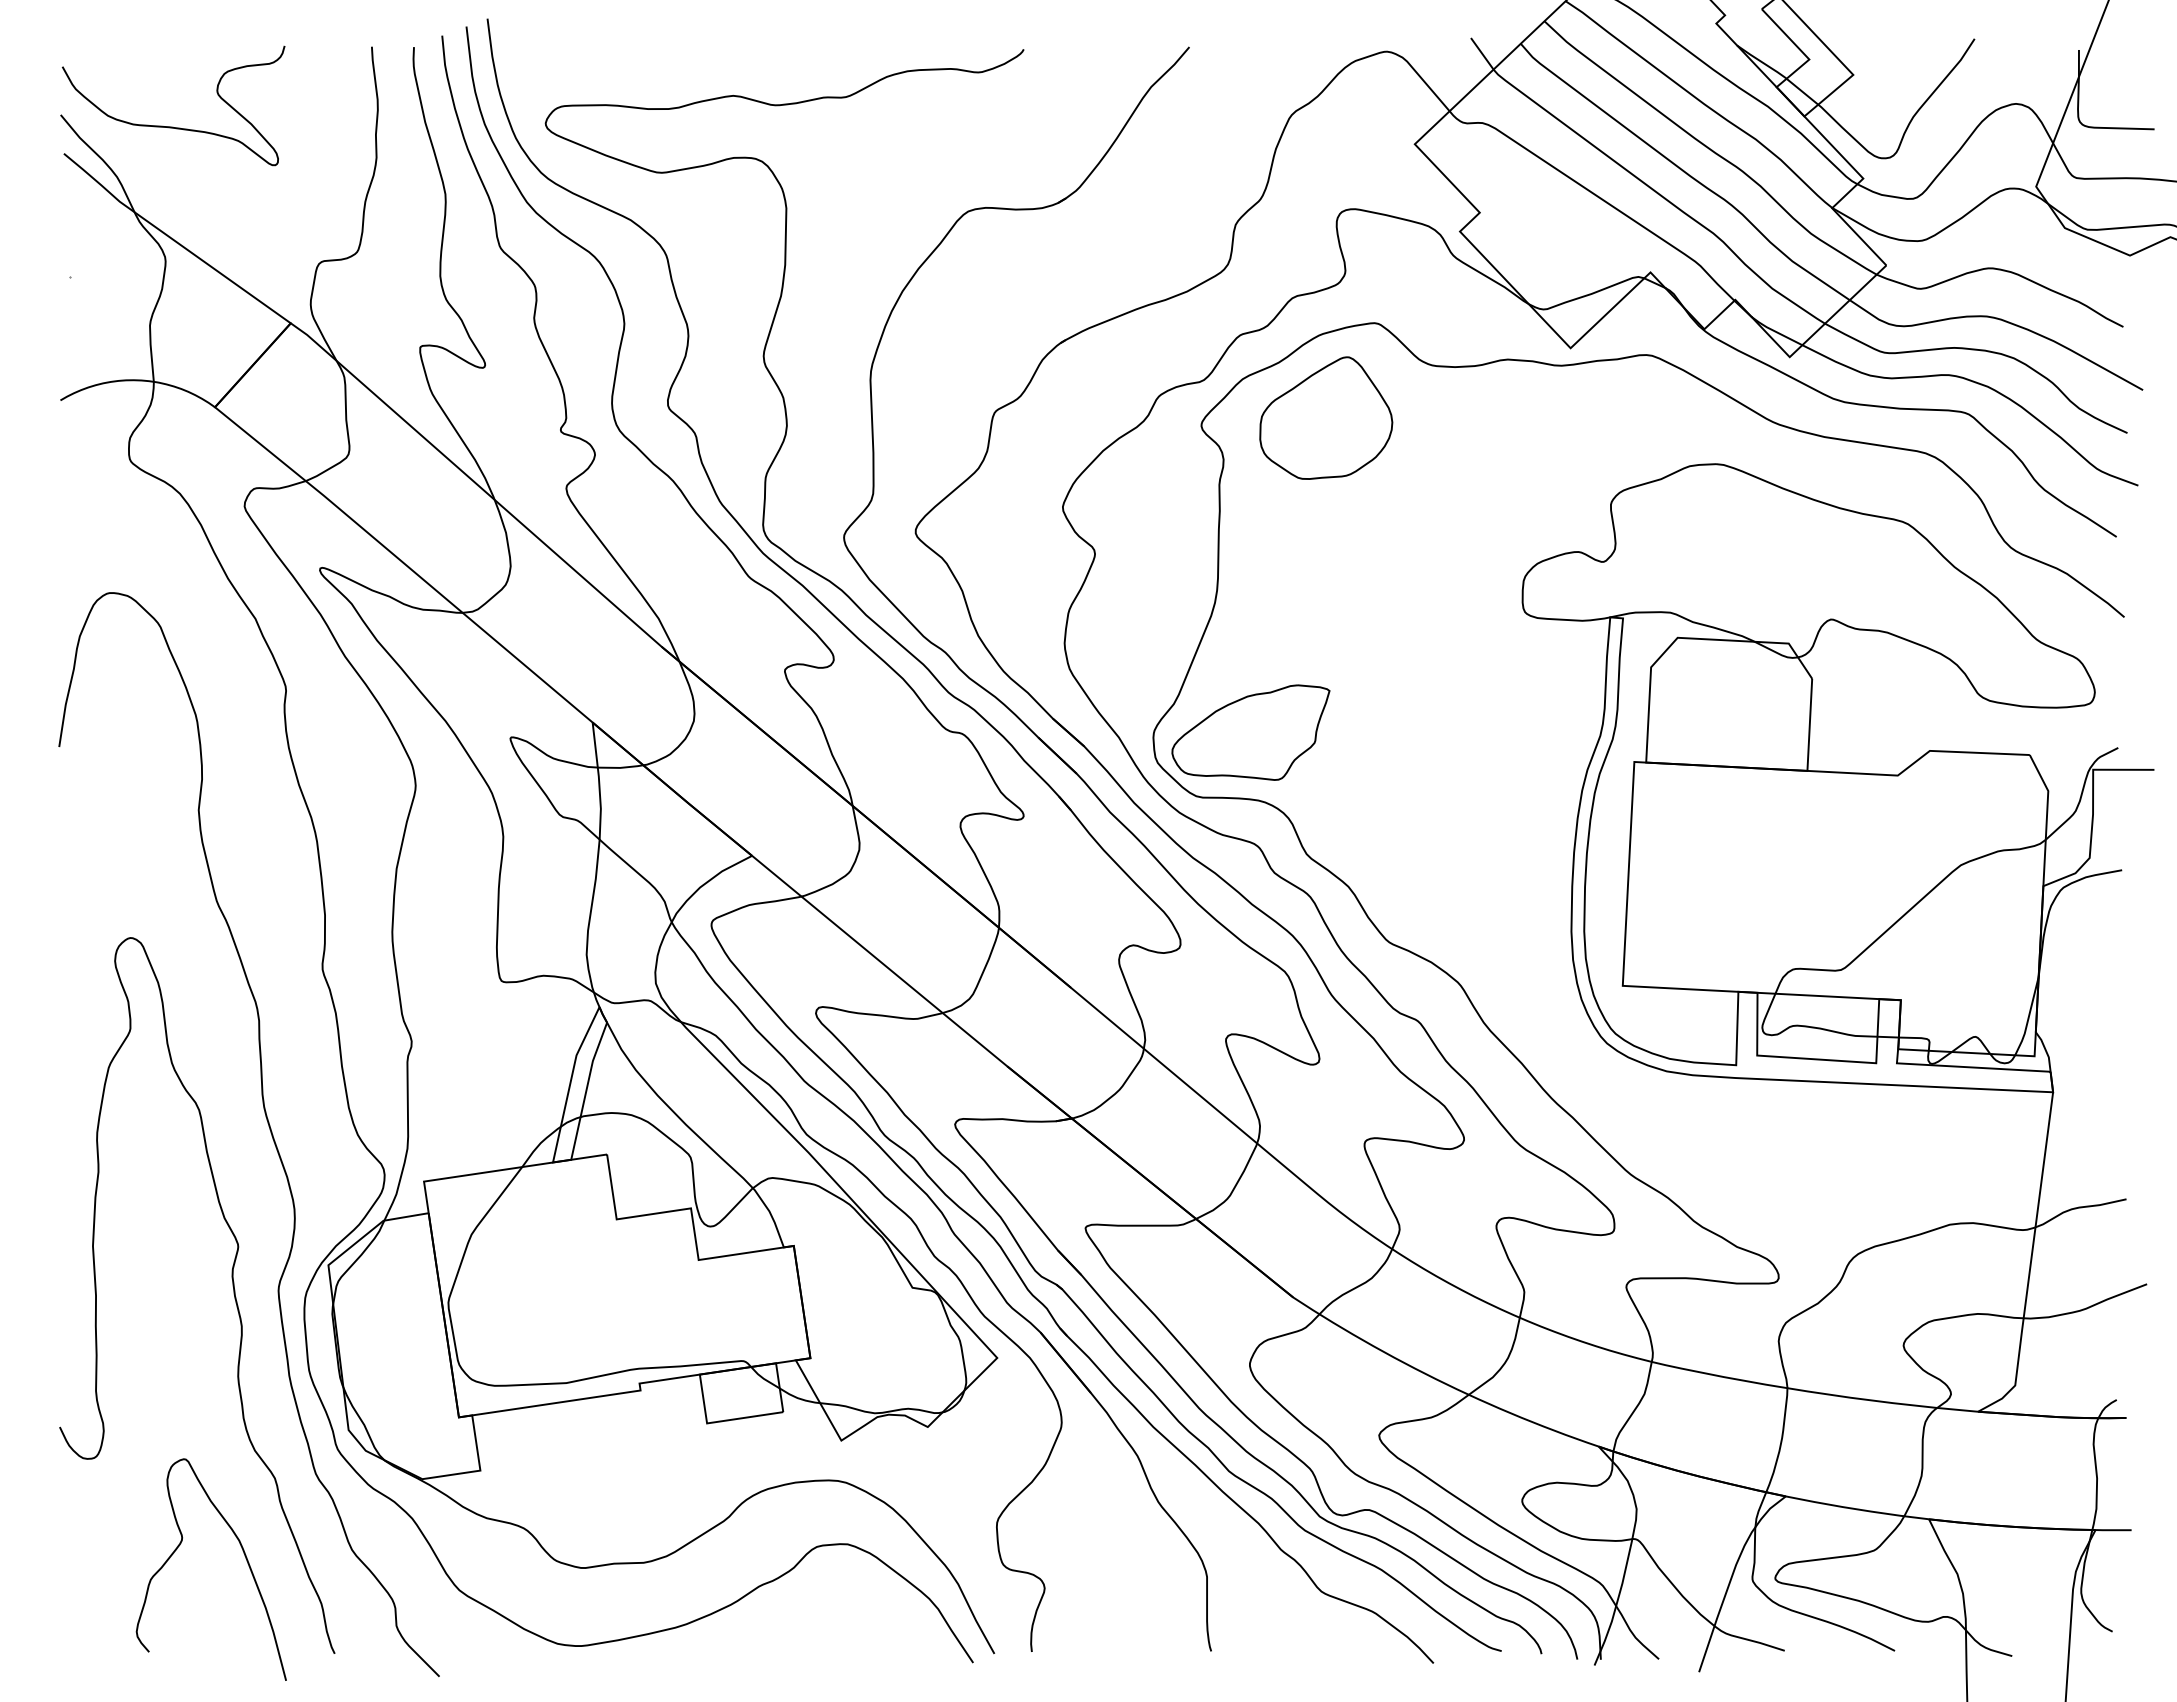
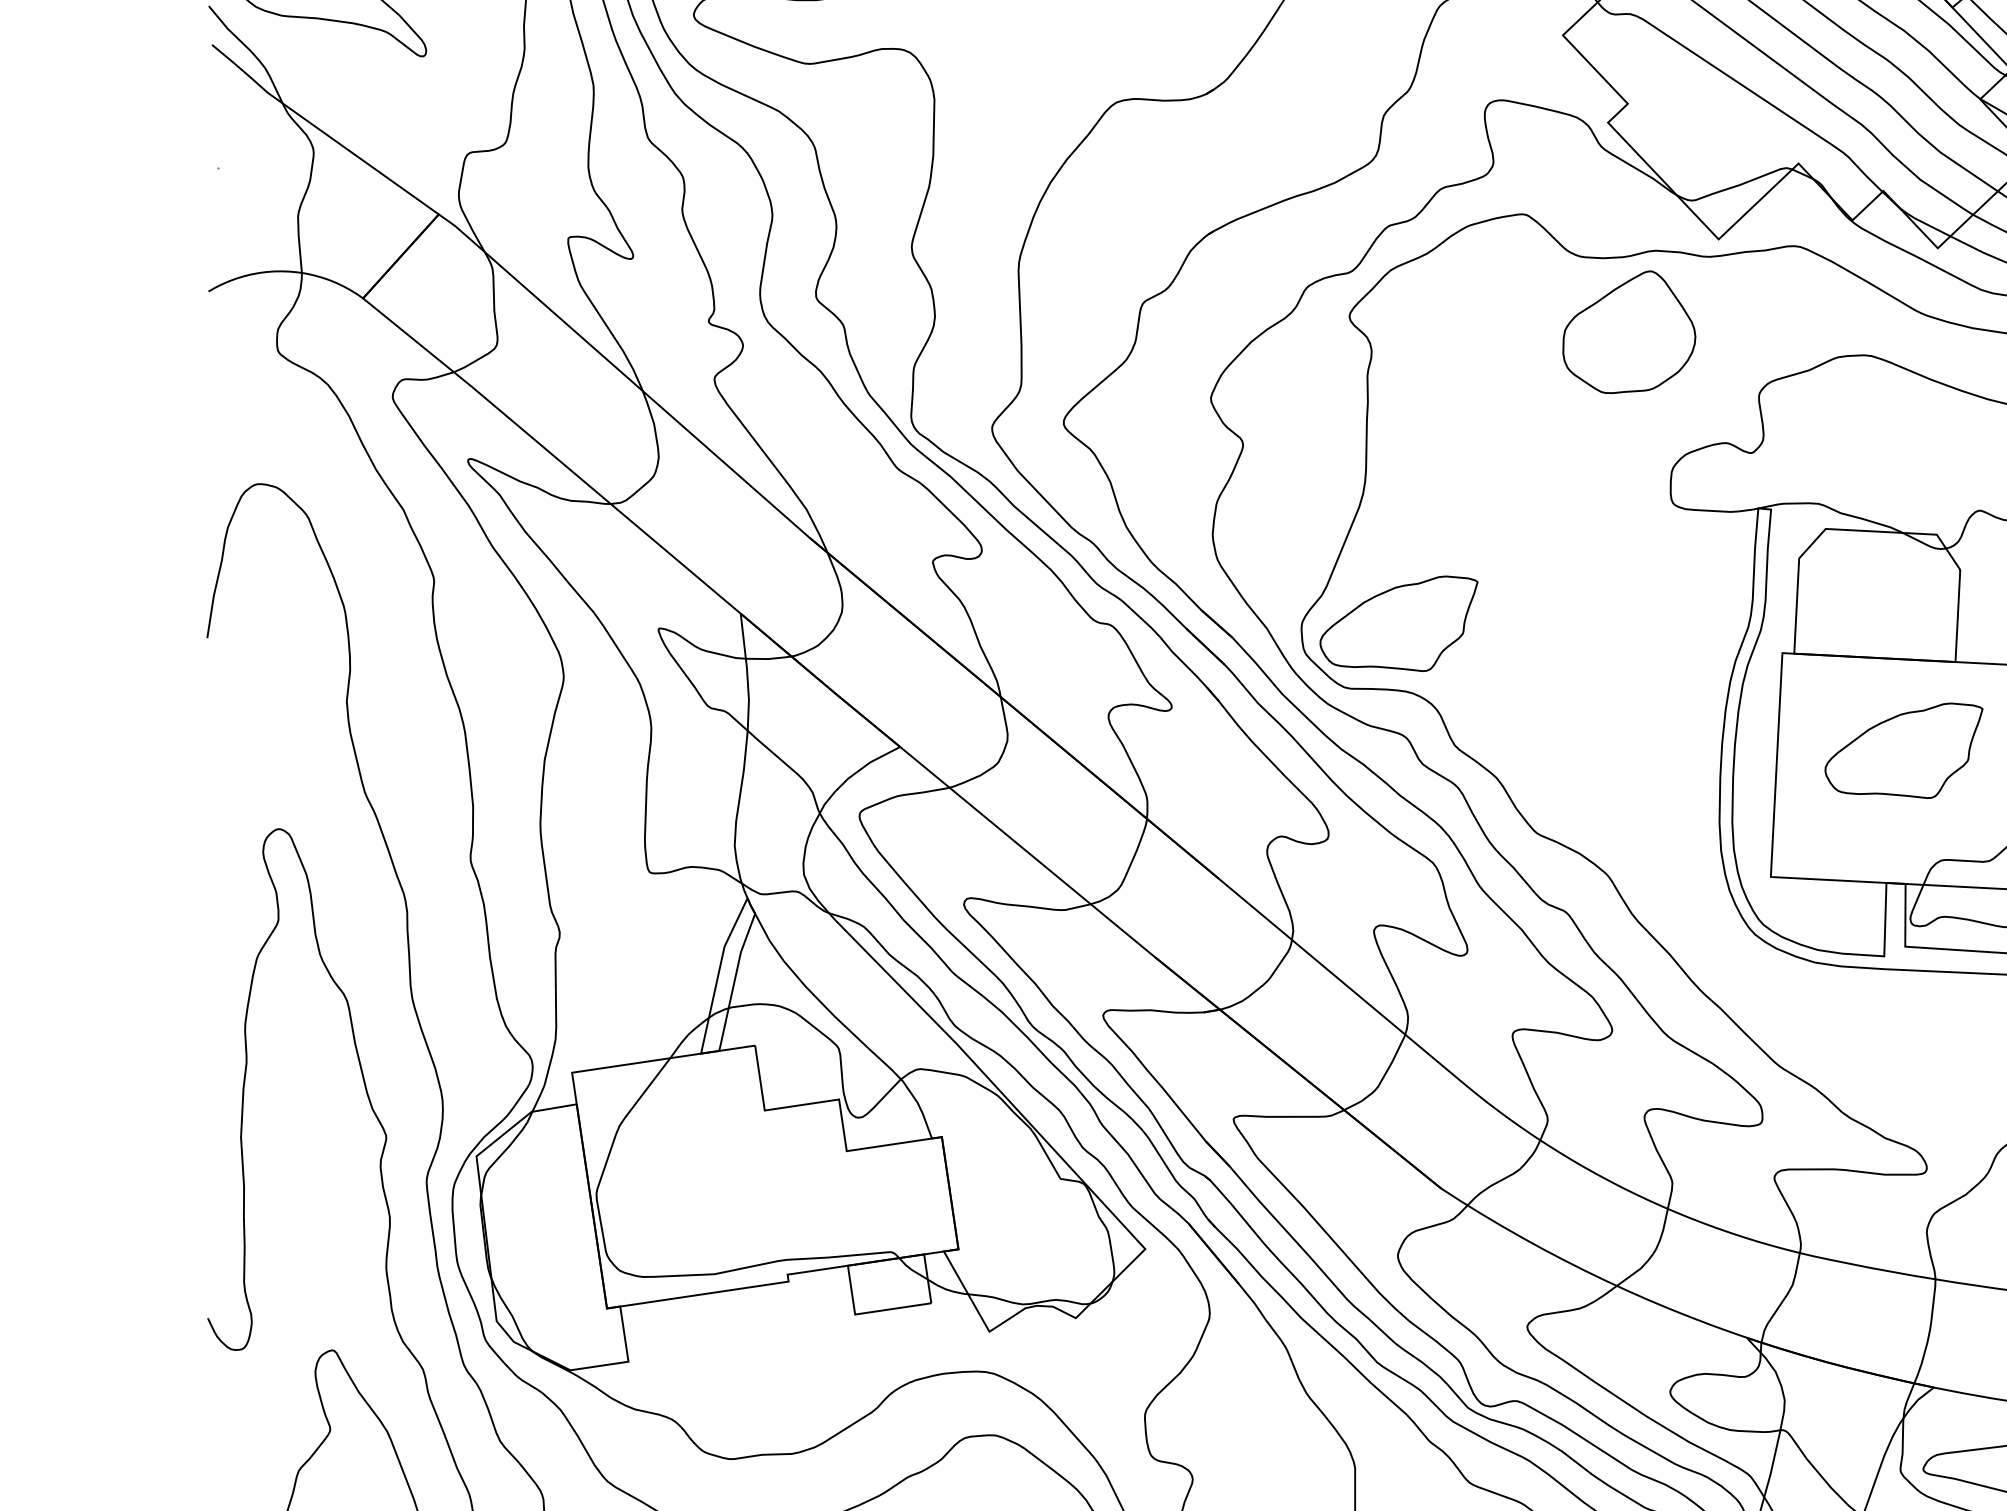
part: (1326, 417) -> (1629, 331), moved
part: (1755, 859) -> (1903, 750), added

